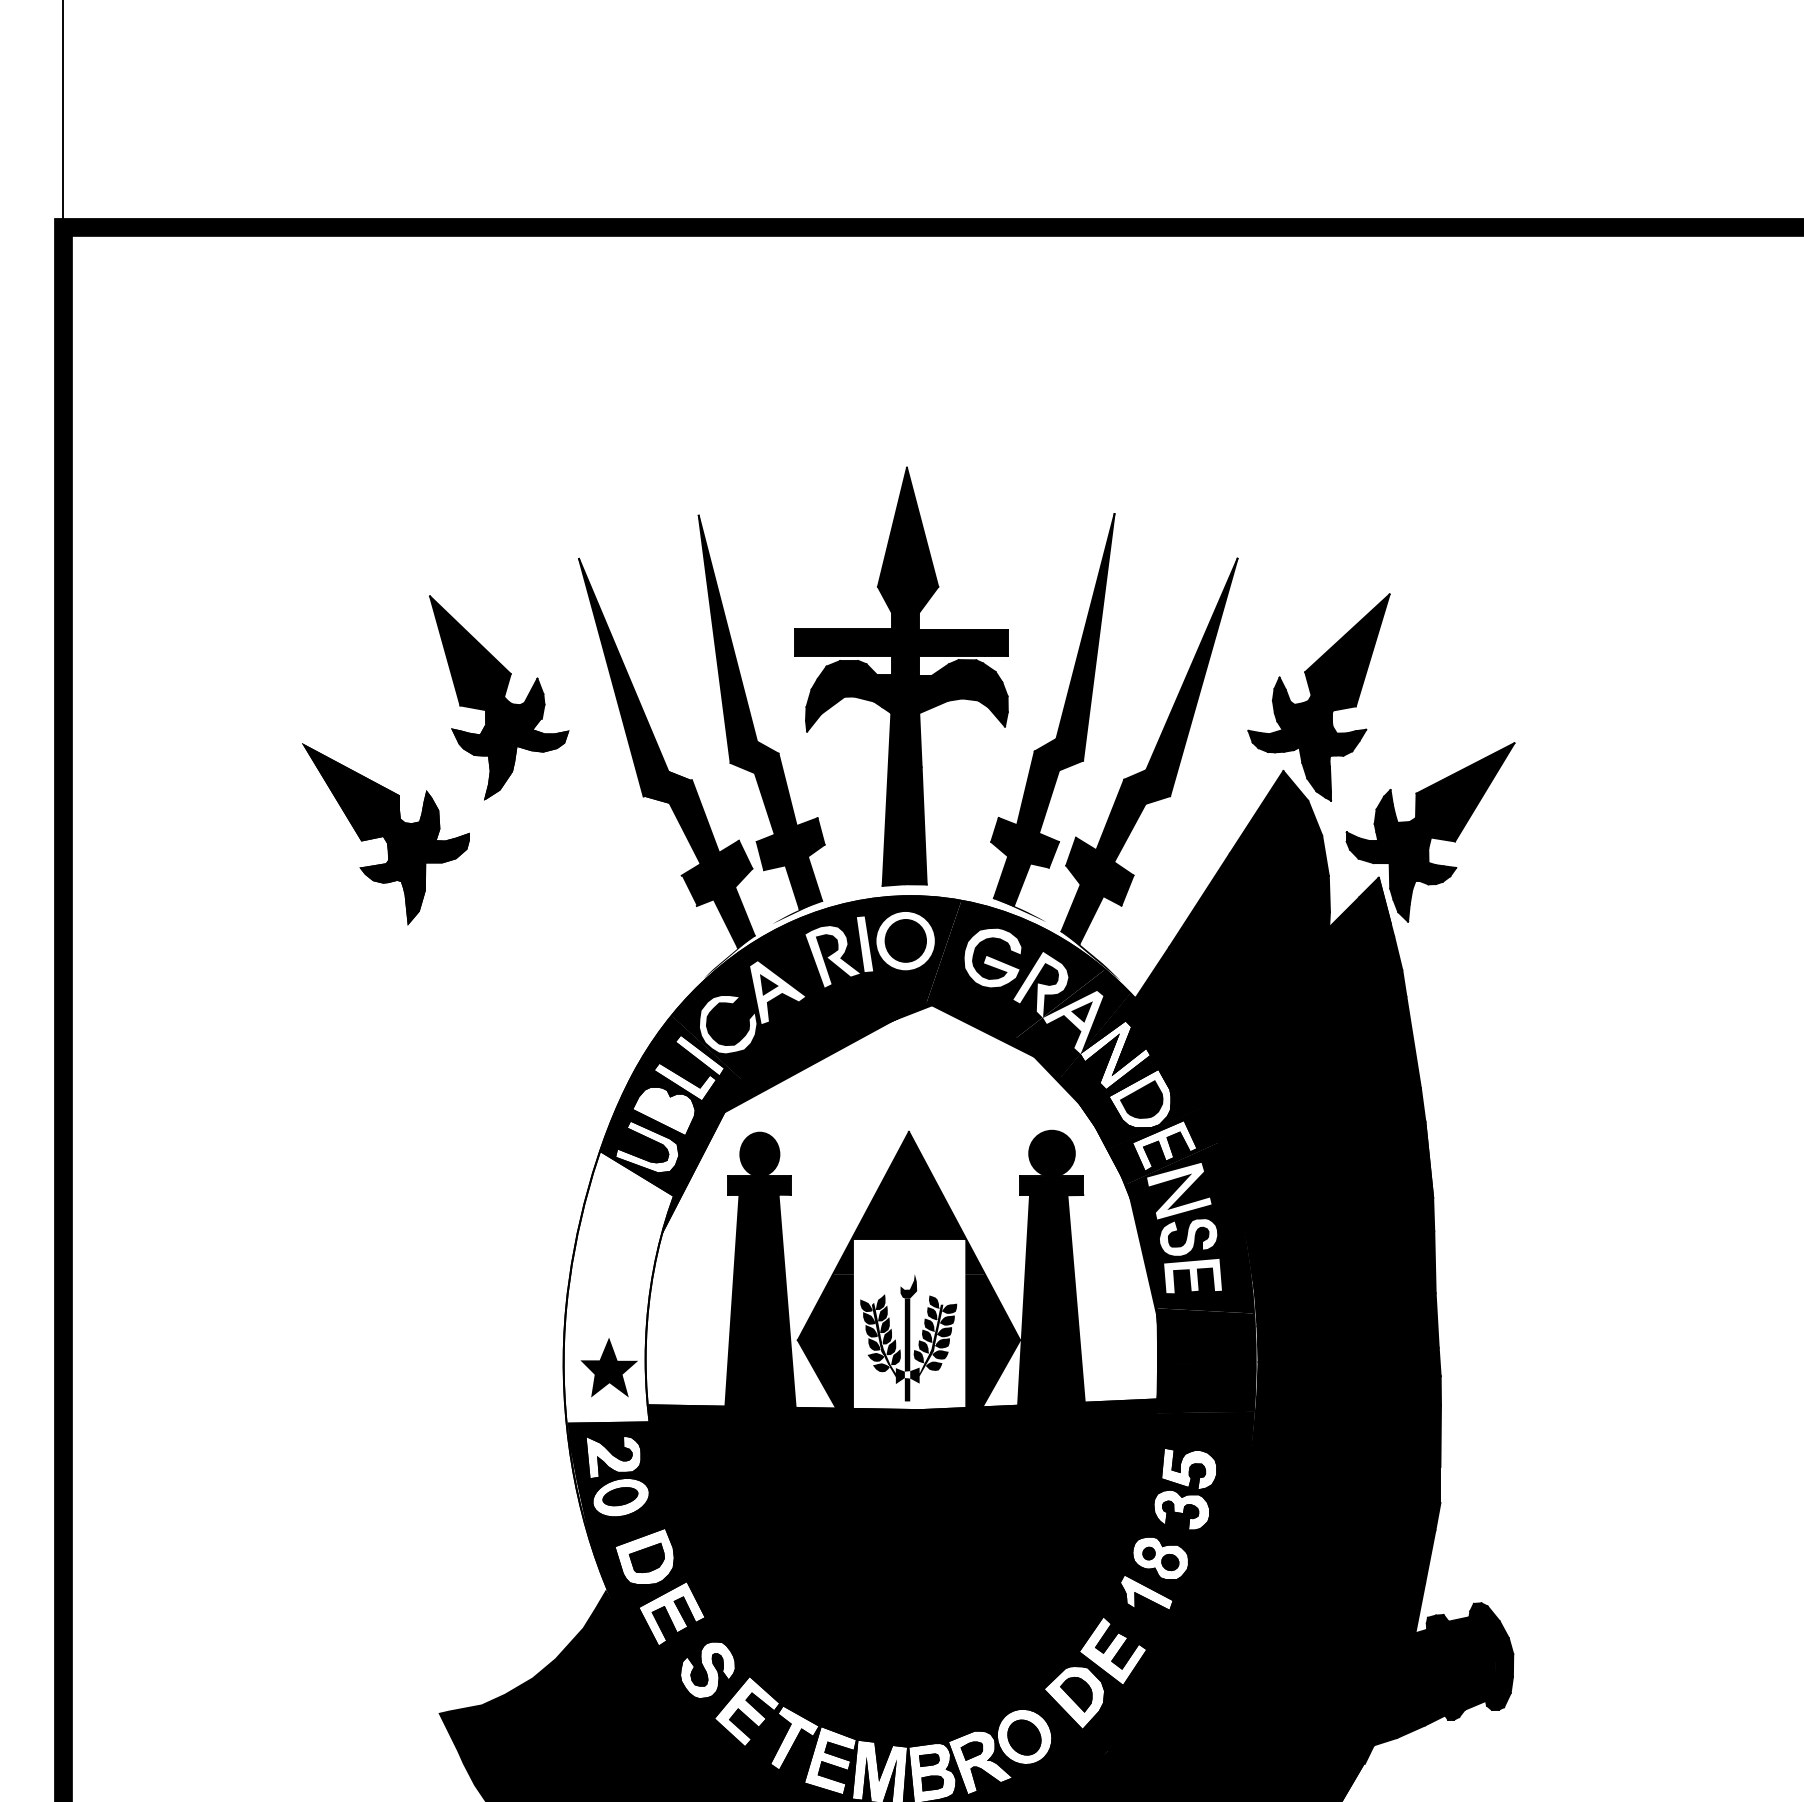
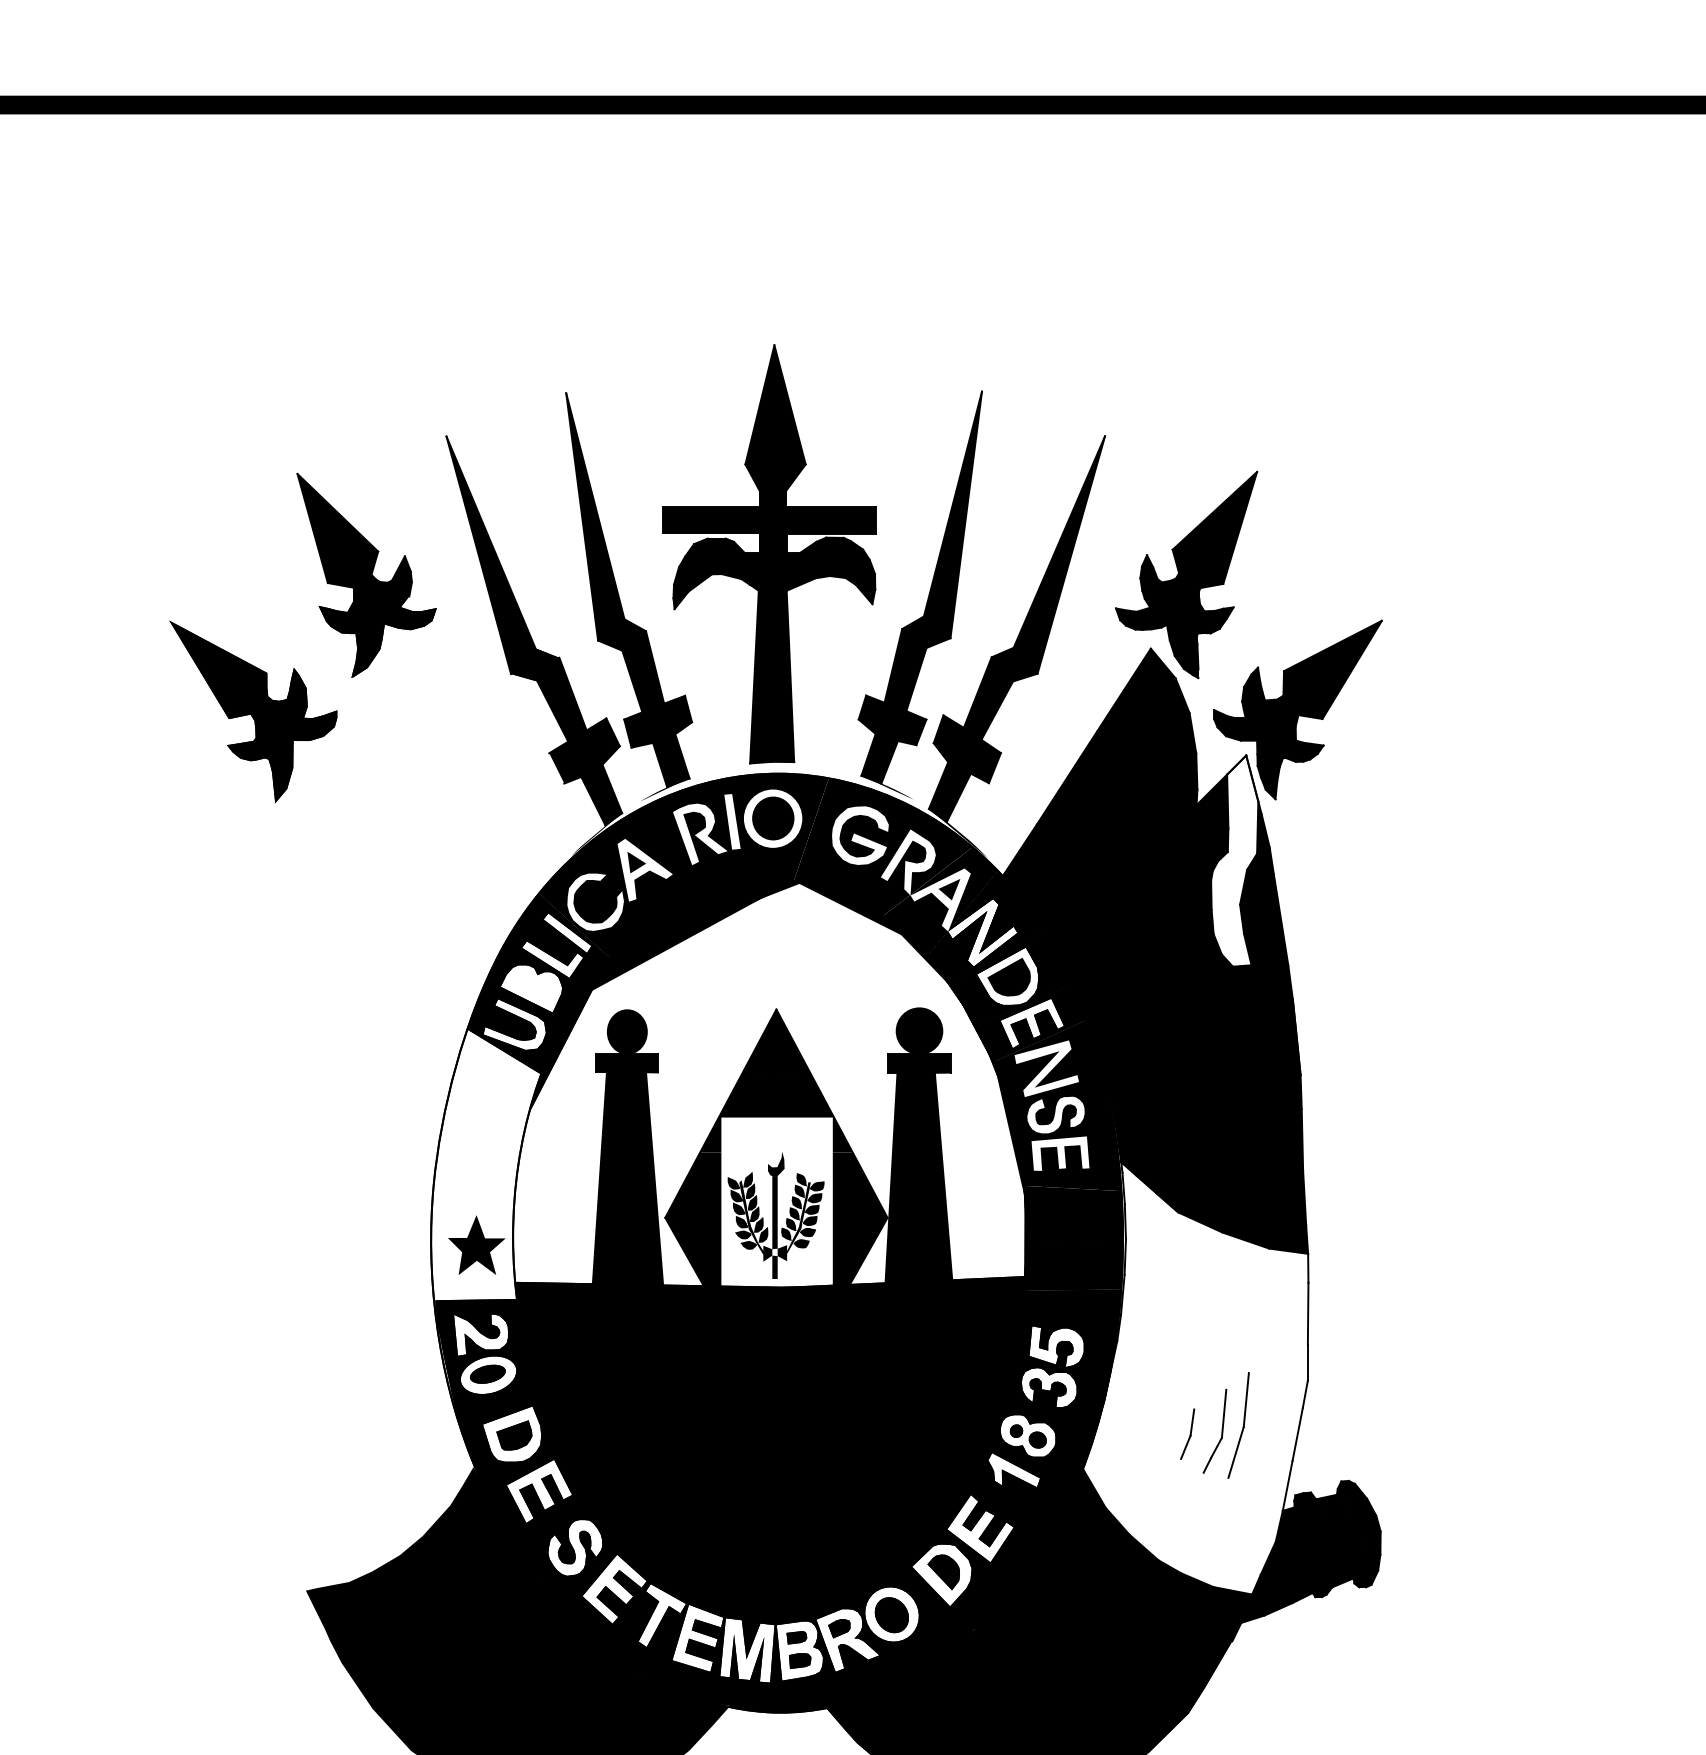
fill: (1366, 983) -> (1233, 861), removed
fill: (1327, 1500) -> (1194, 1378), removed

